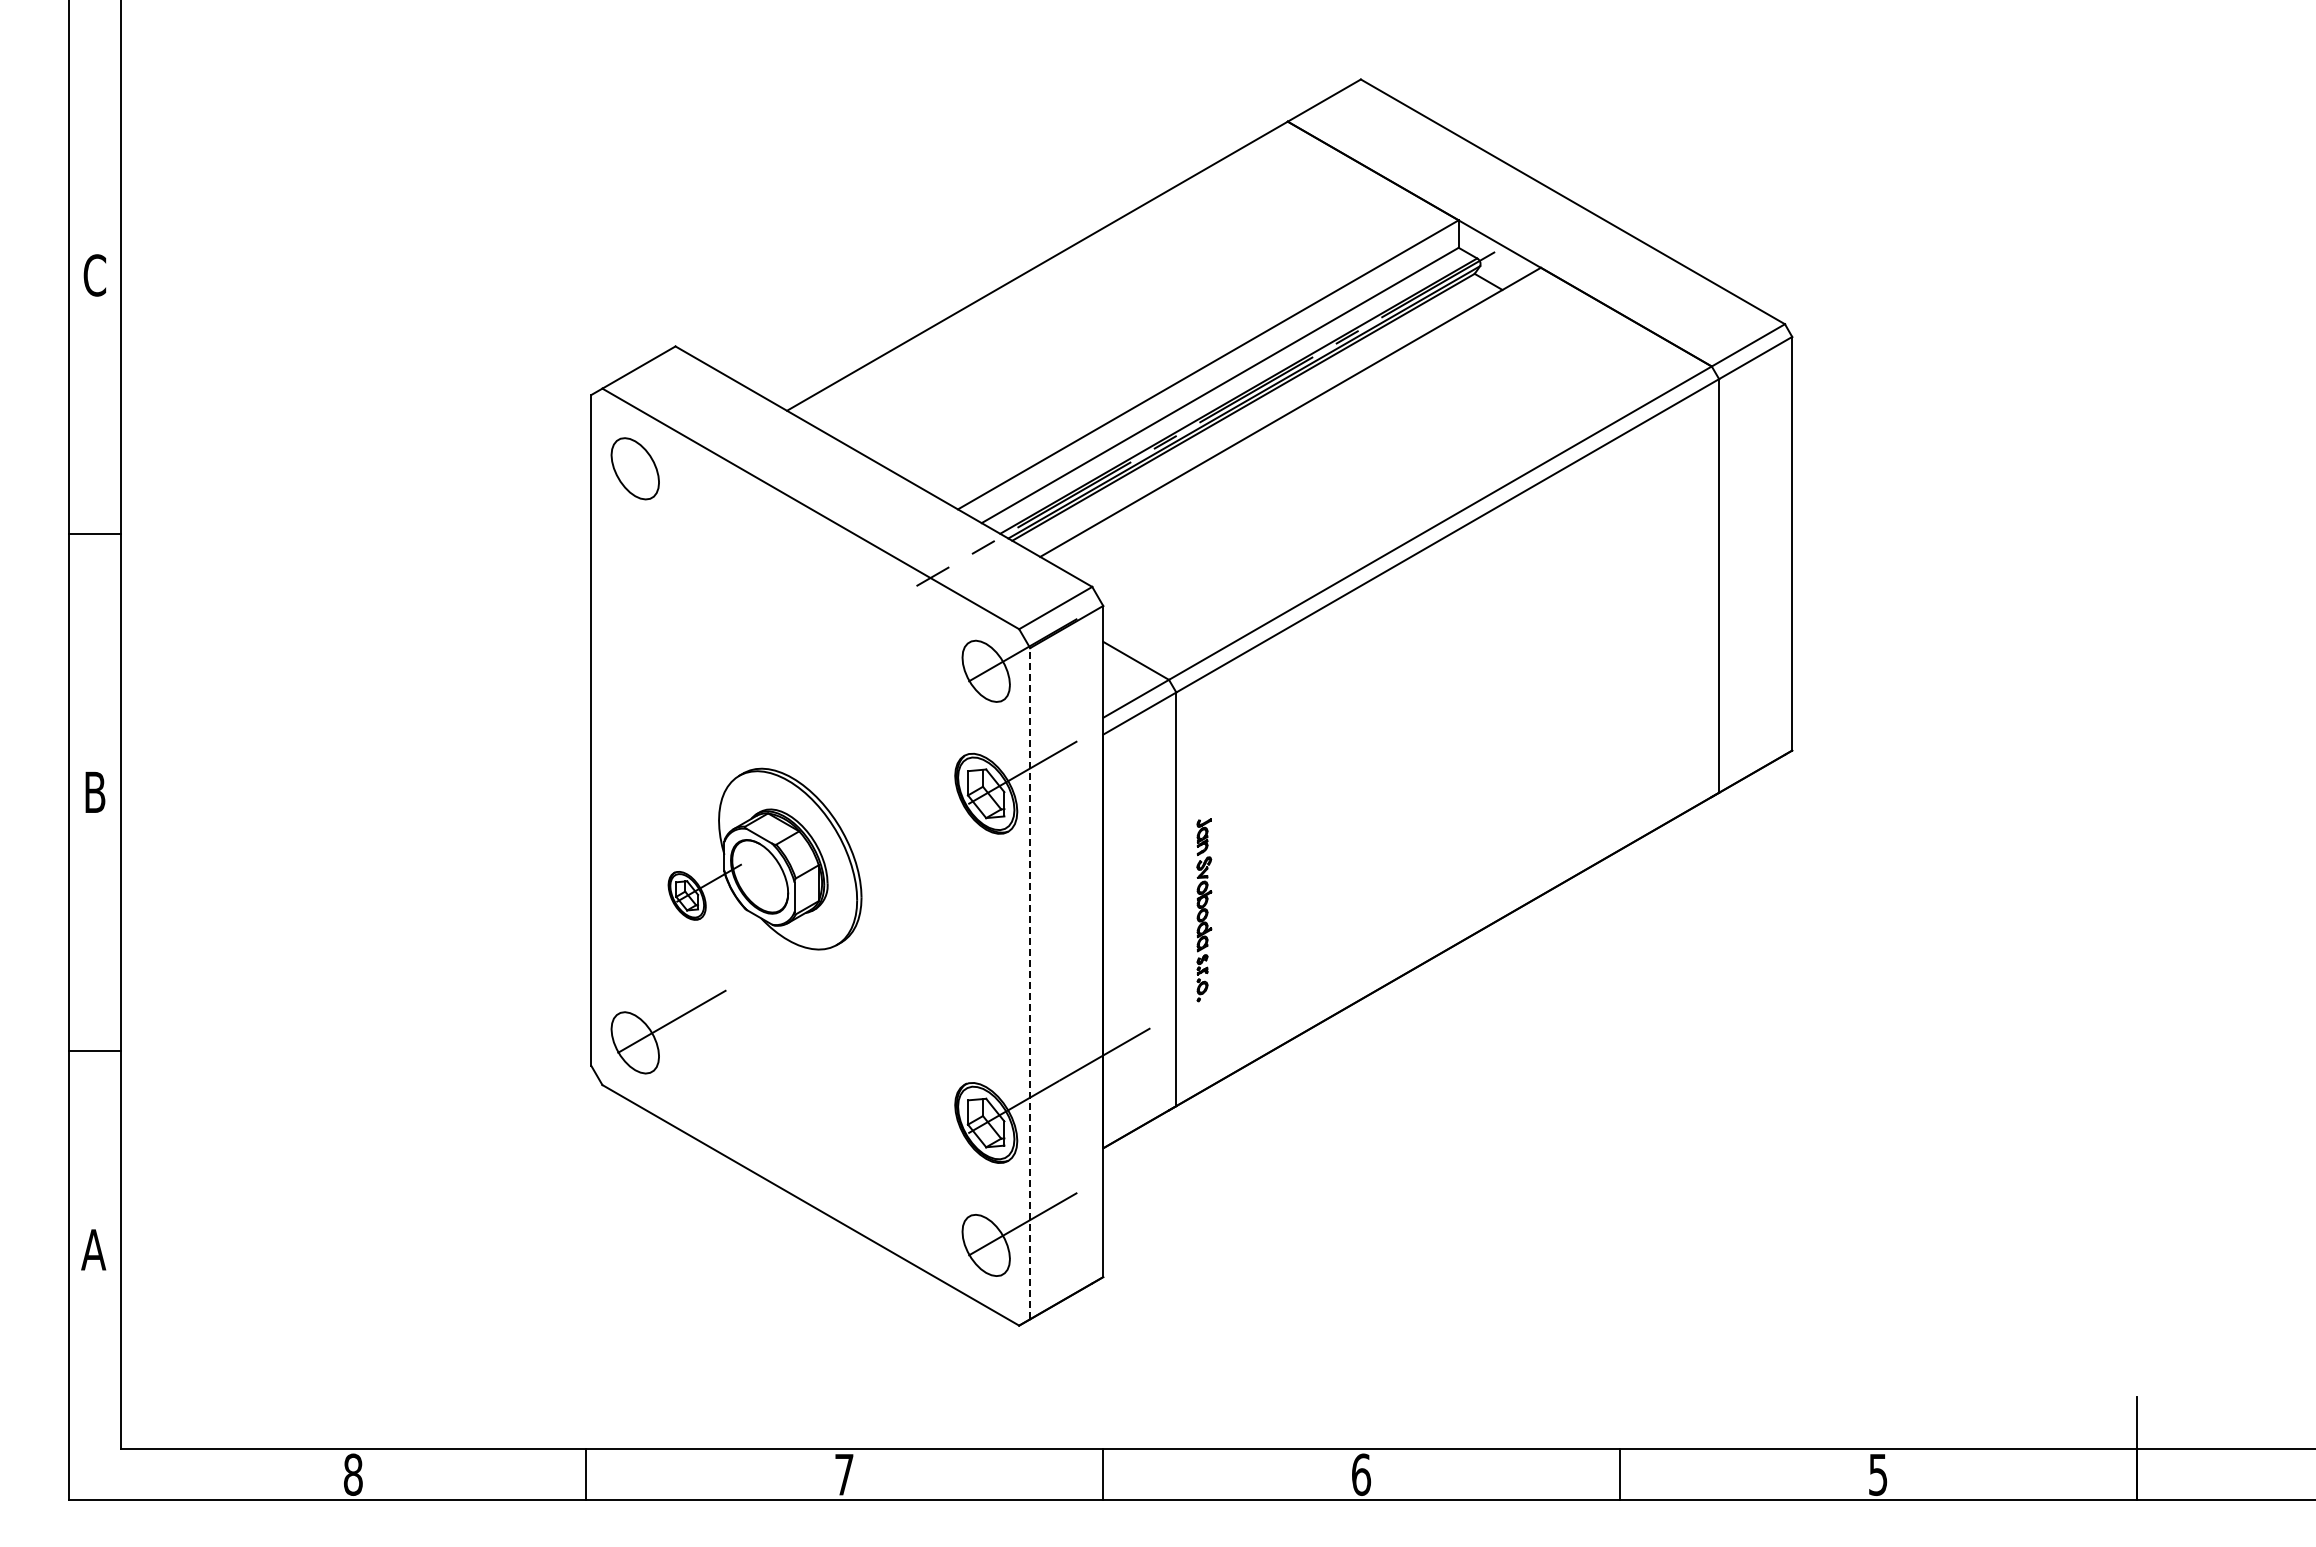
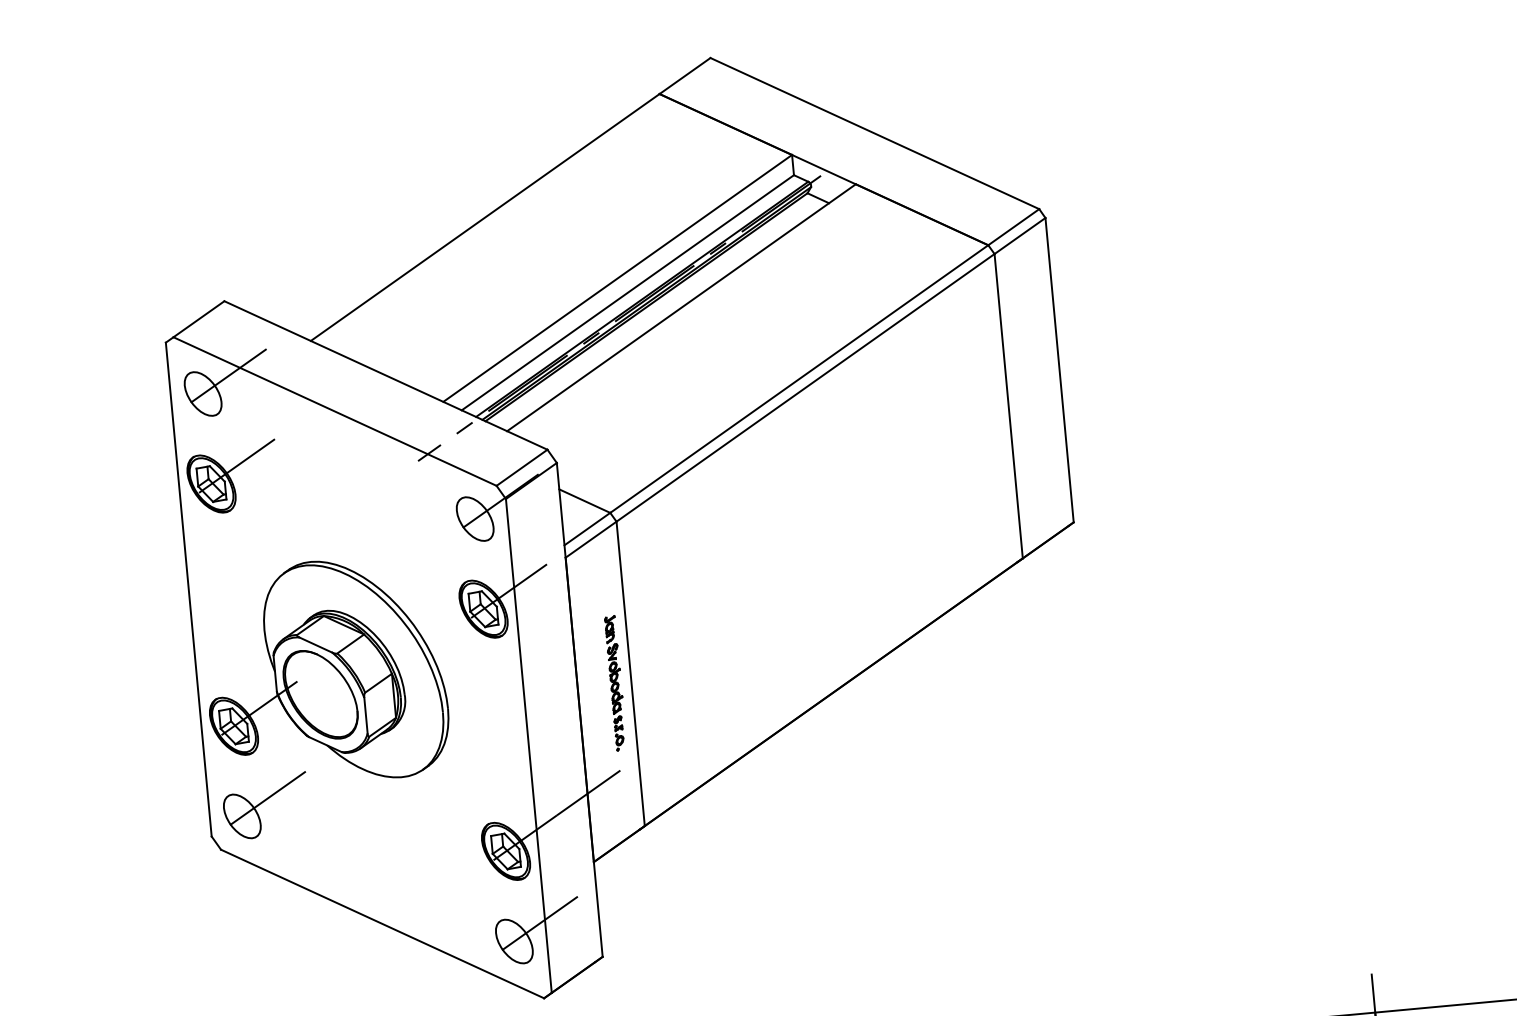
line: (671, 447) -> (228, 375), added
part: (664, 585) -> (232, 477), added
part: (764, 858) -> (324, 671), size x1.67
part: (1204, 910) -> (616, 683), moved
line: (1030, 983) -> (529, 745), dashed -> solid

